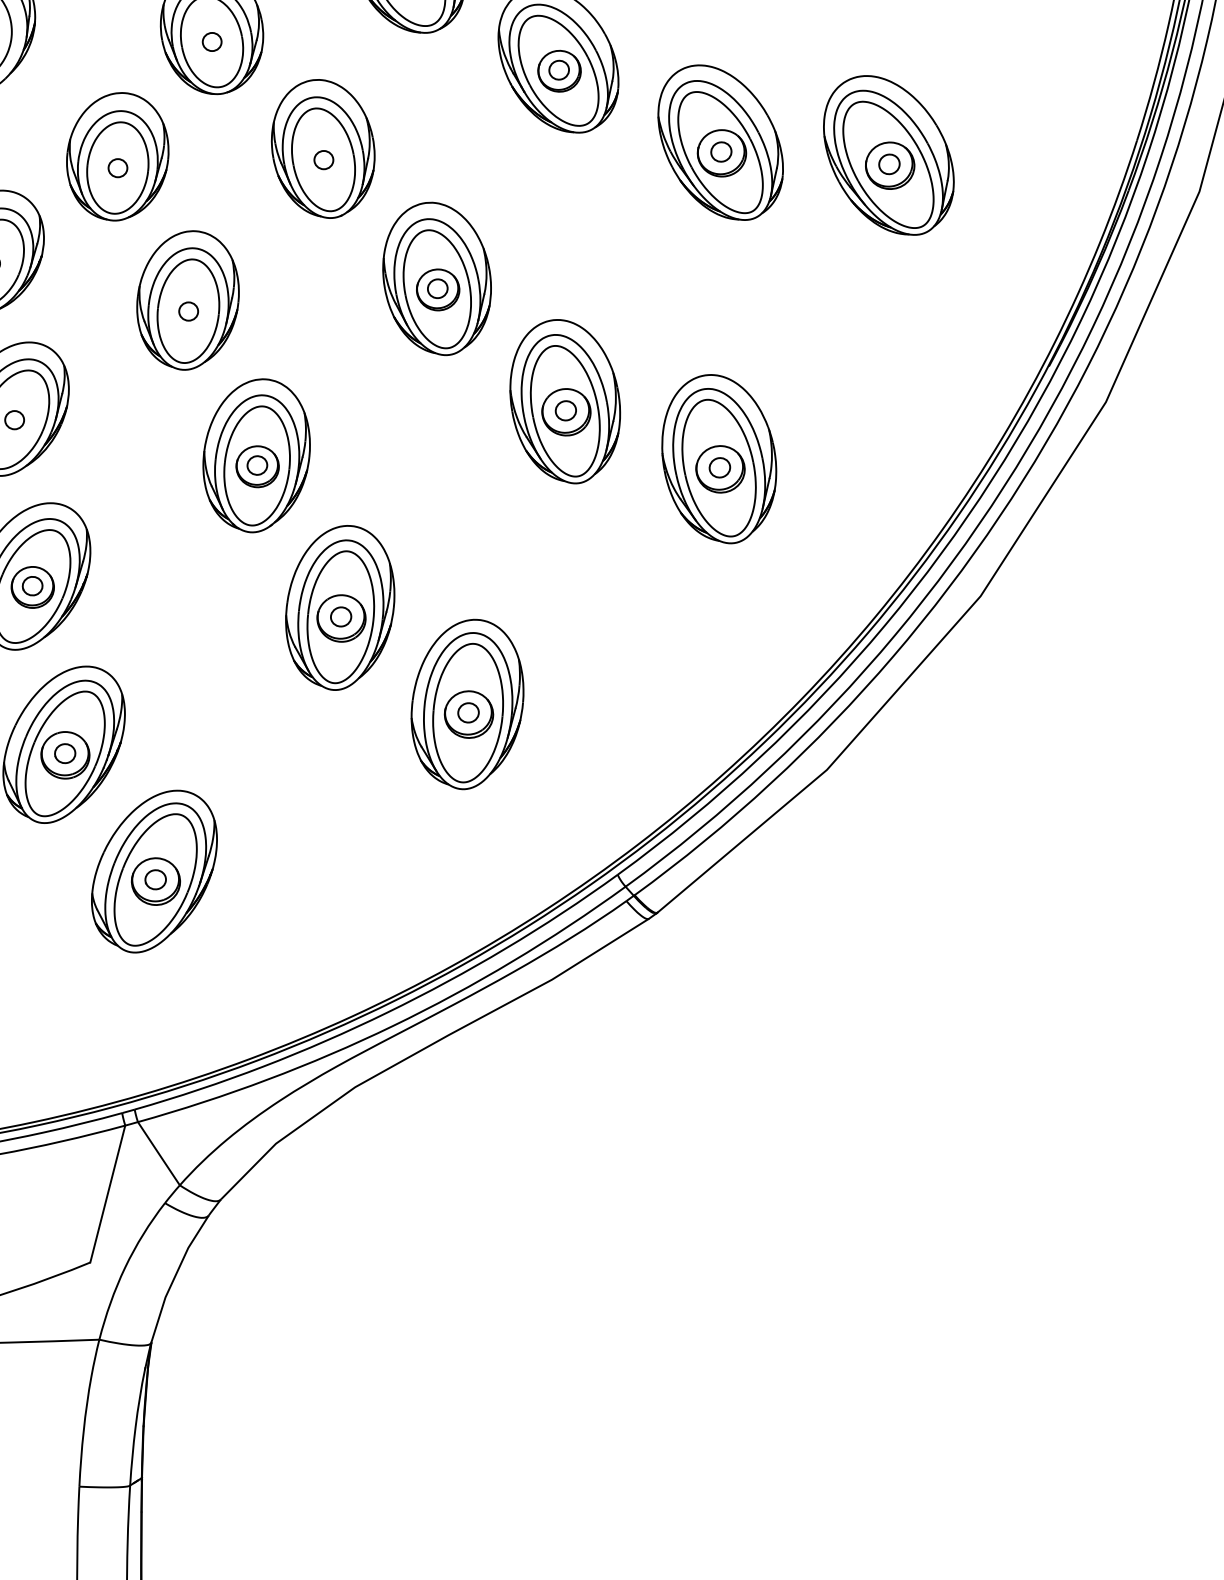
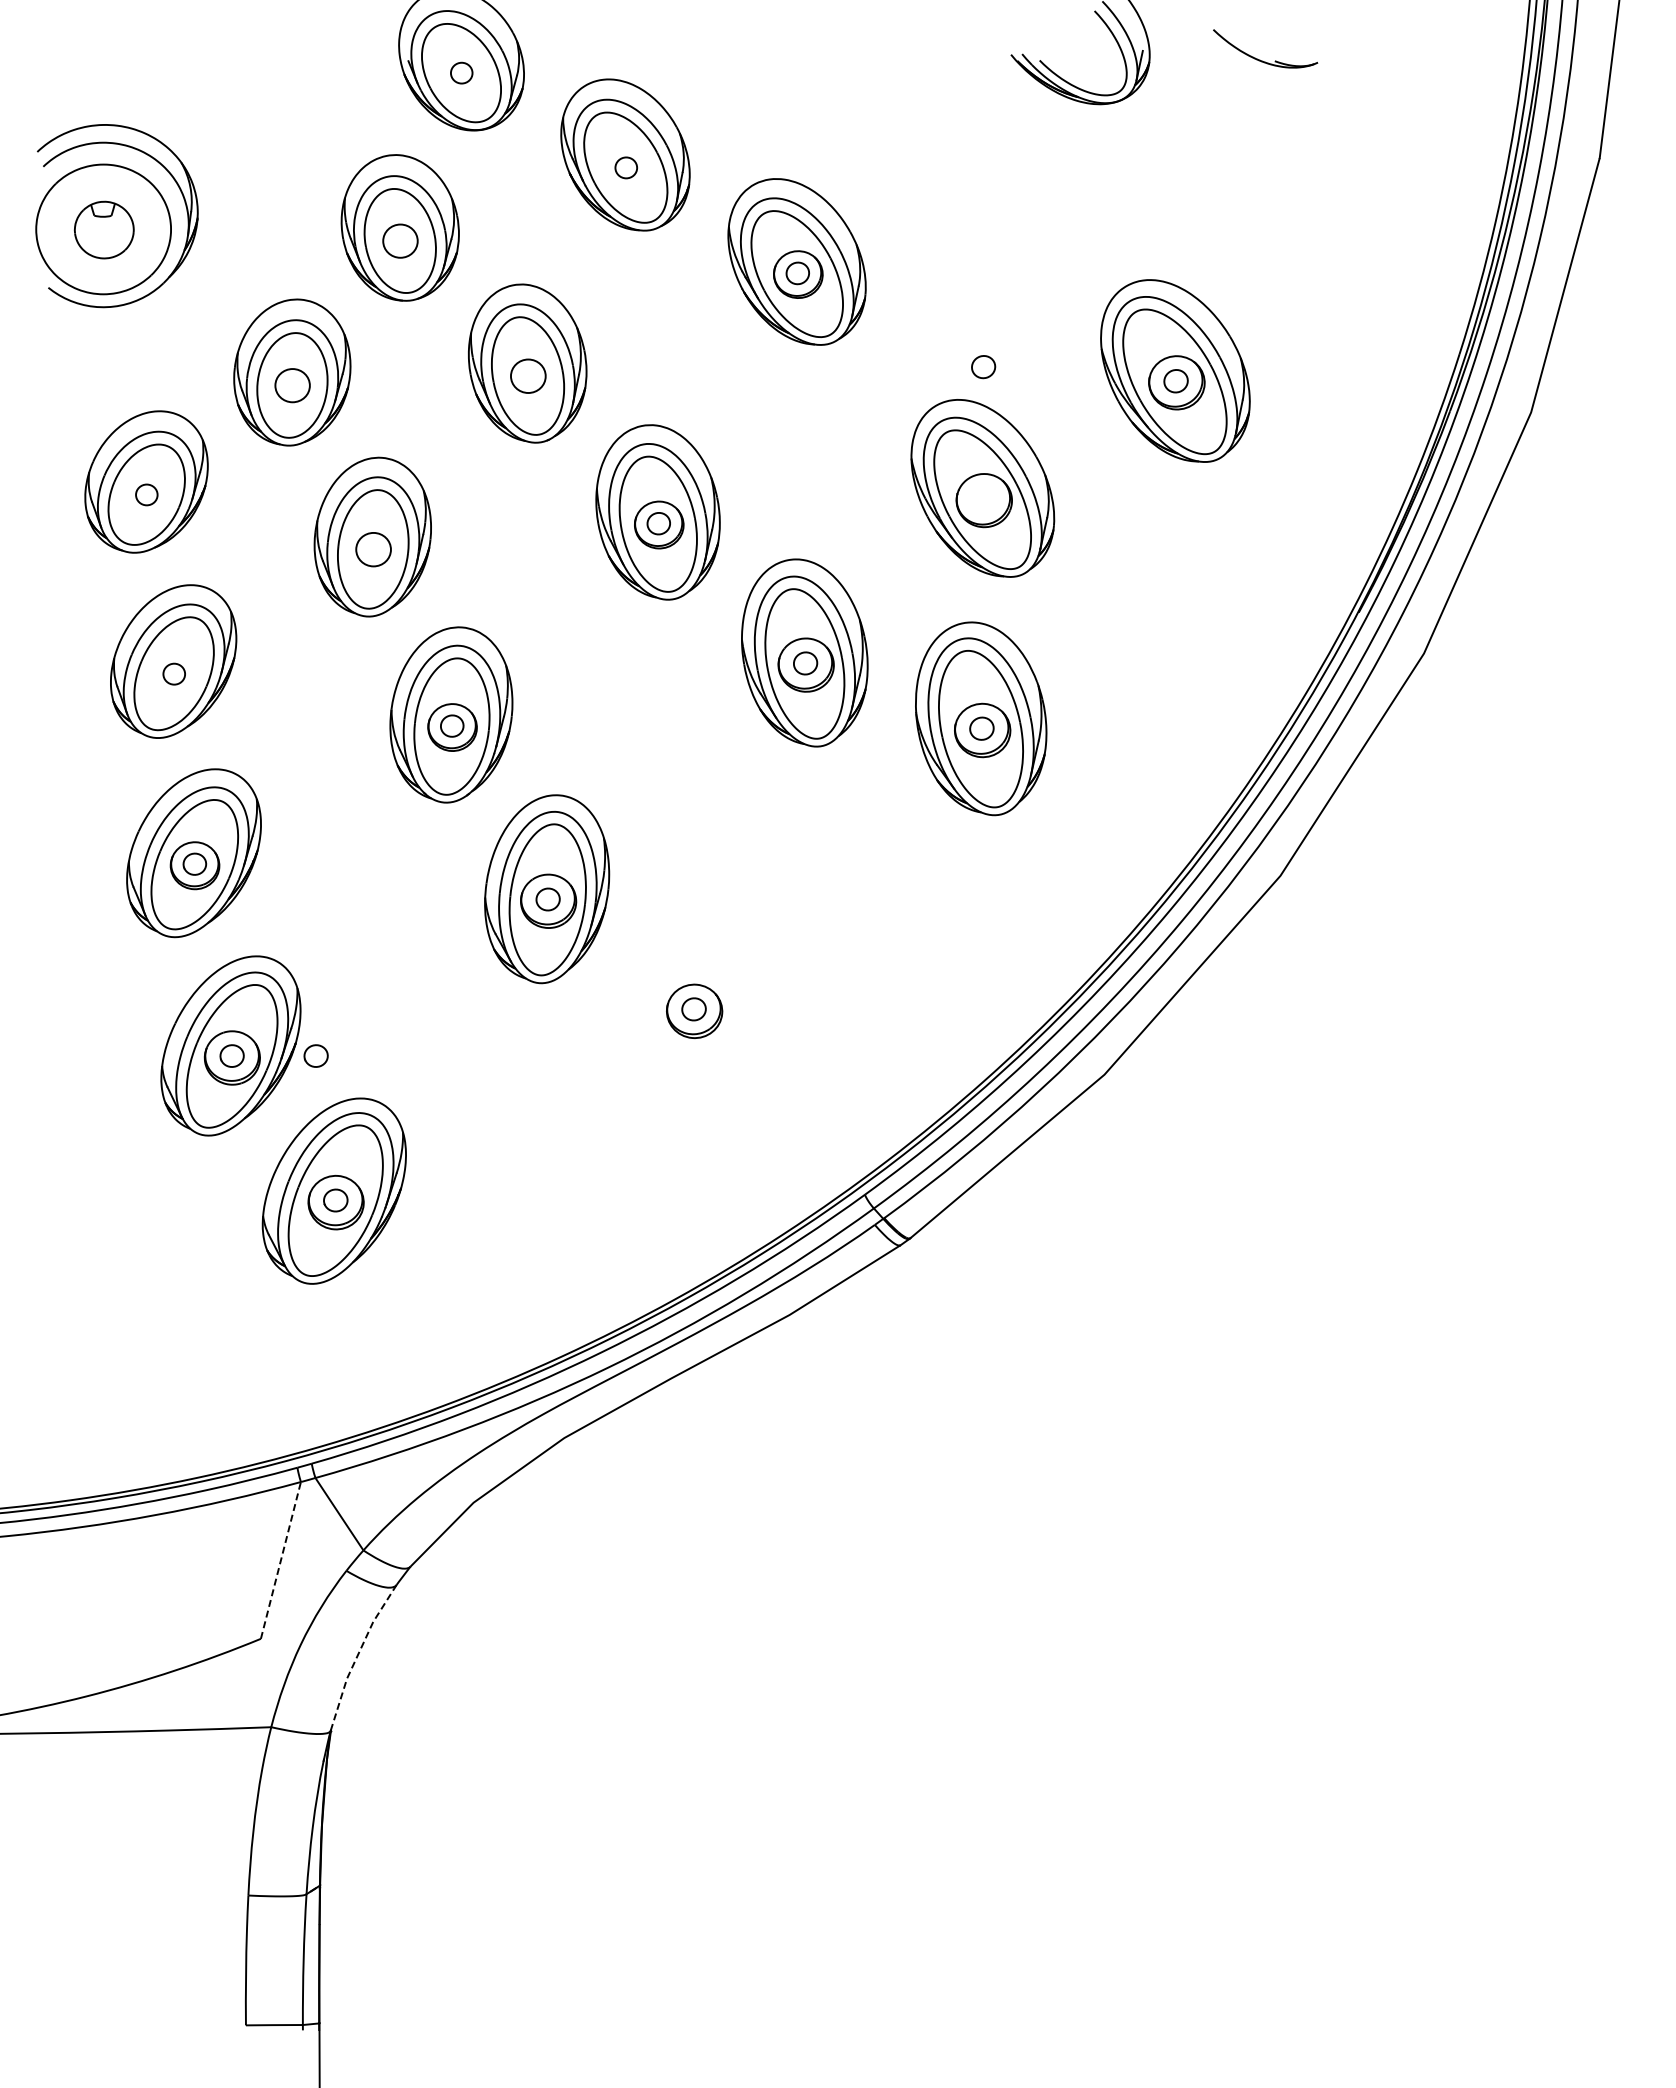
part: (212, 41) -> (400, 240), size x1.6
part: (720, 142) -> (982, 488), moved
part: (323, 160) -> (528, 376), size x1.6
part: (117, 168) -> (292, 385), size x1.6
part: (188, 311) -> (373, 549), size x1.6
part: (467, 704) -> (692, 999), removed
part: (137, 753) -> (315, 1055), added
line: (107, 1194) -> (280, 1560), solid -> dashed
line: (174, 1277) -> (357, 1655), solid -> dashed

